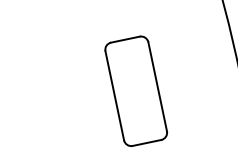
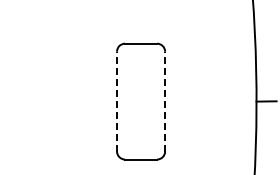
line: (157, 86) -> (165, 101), solid -> dashed
line: (115, 95) -> (117, 101), solid -> dashed

